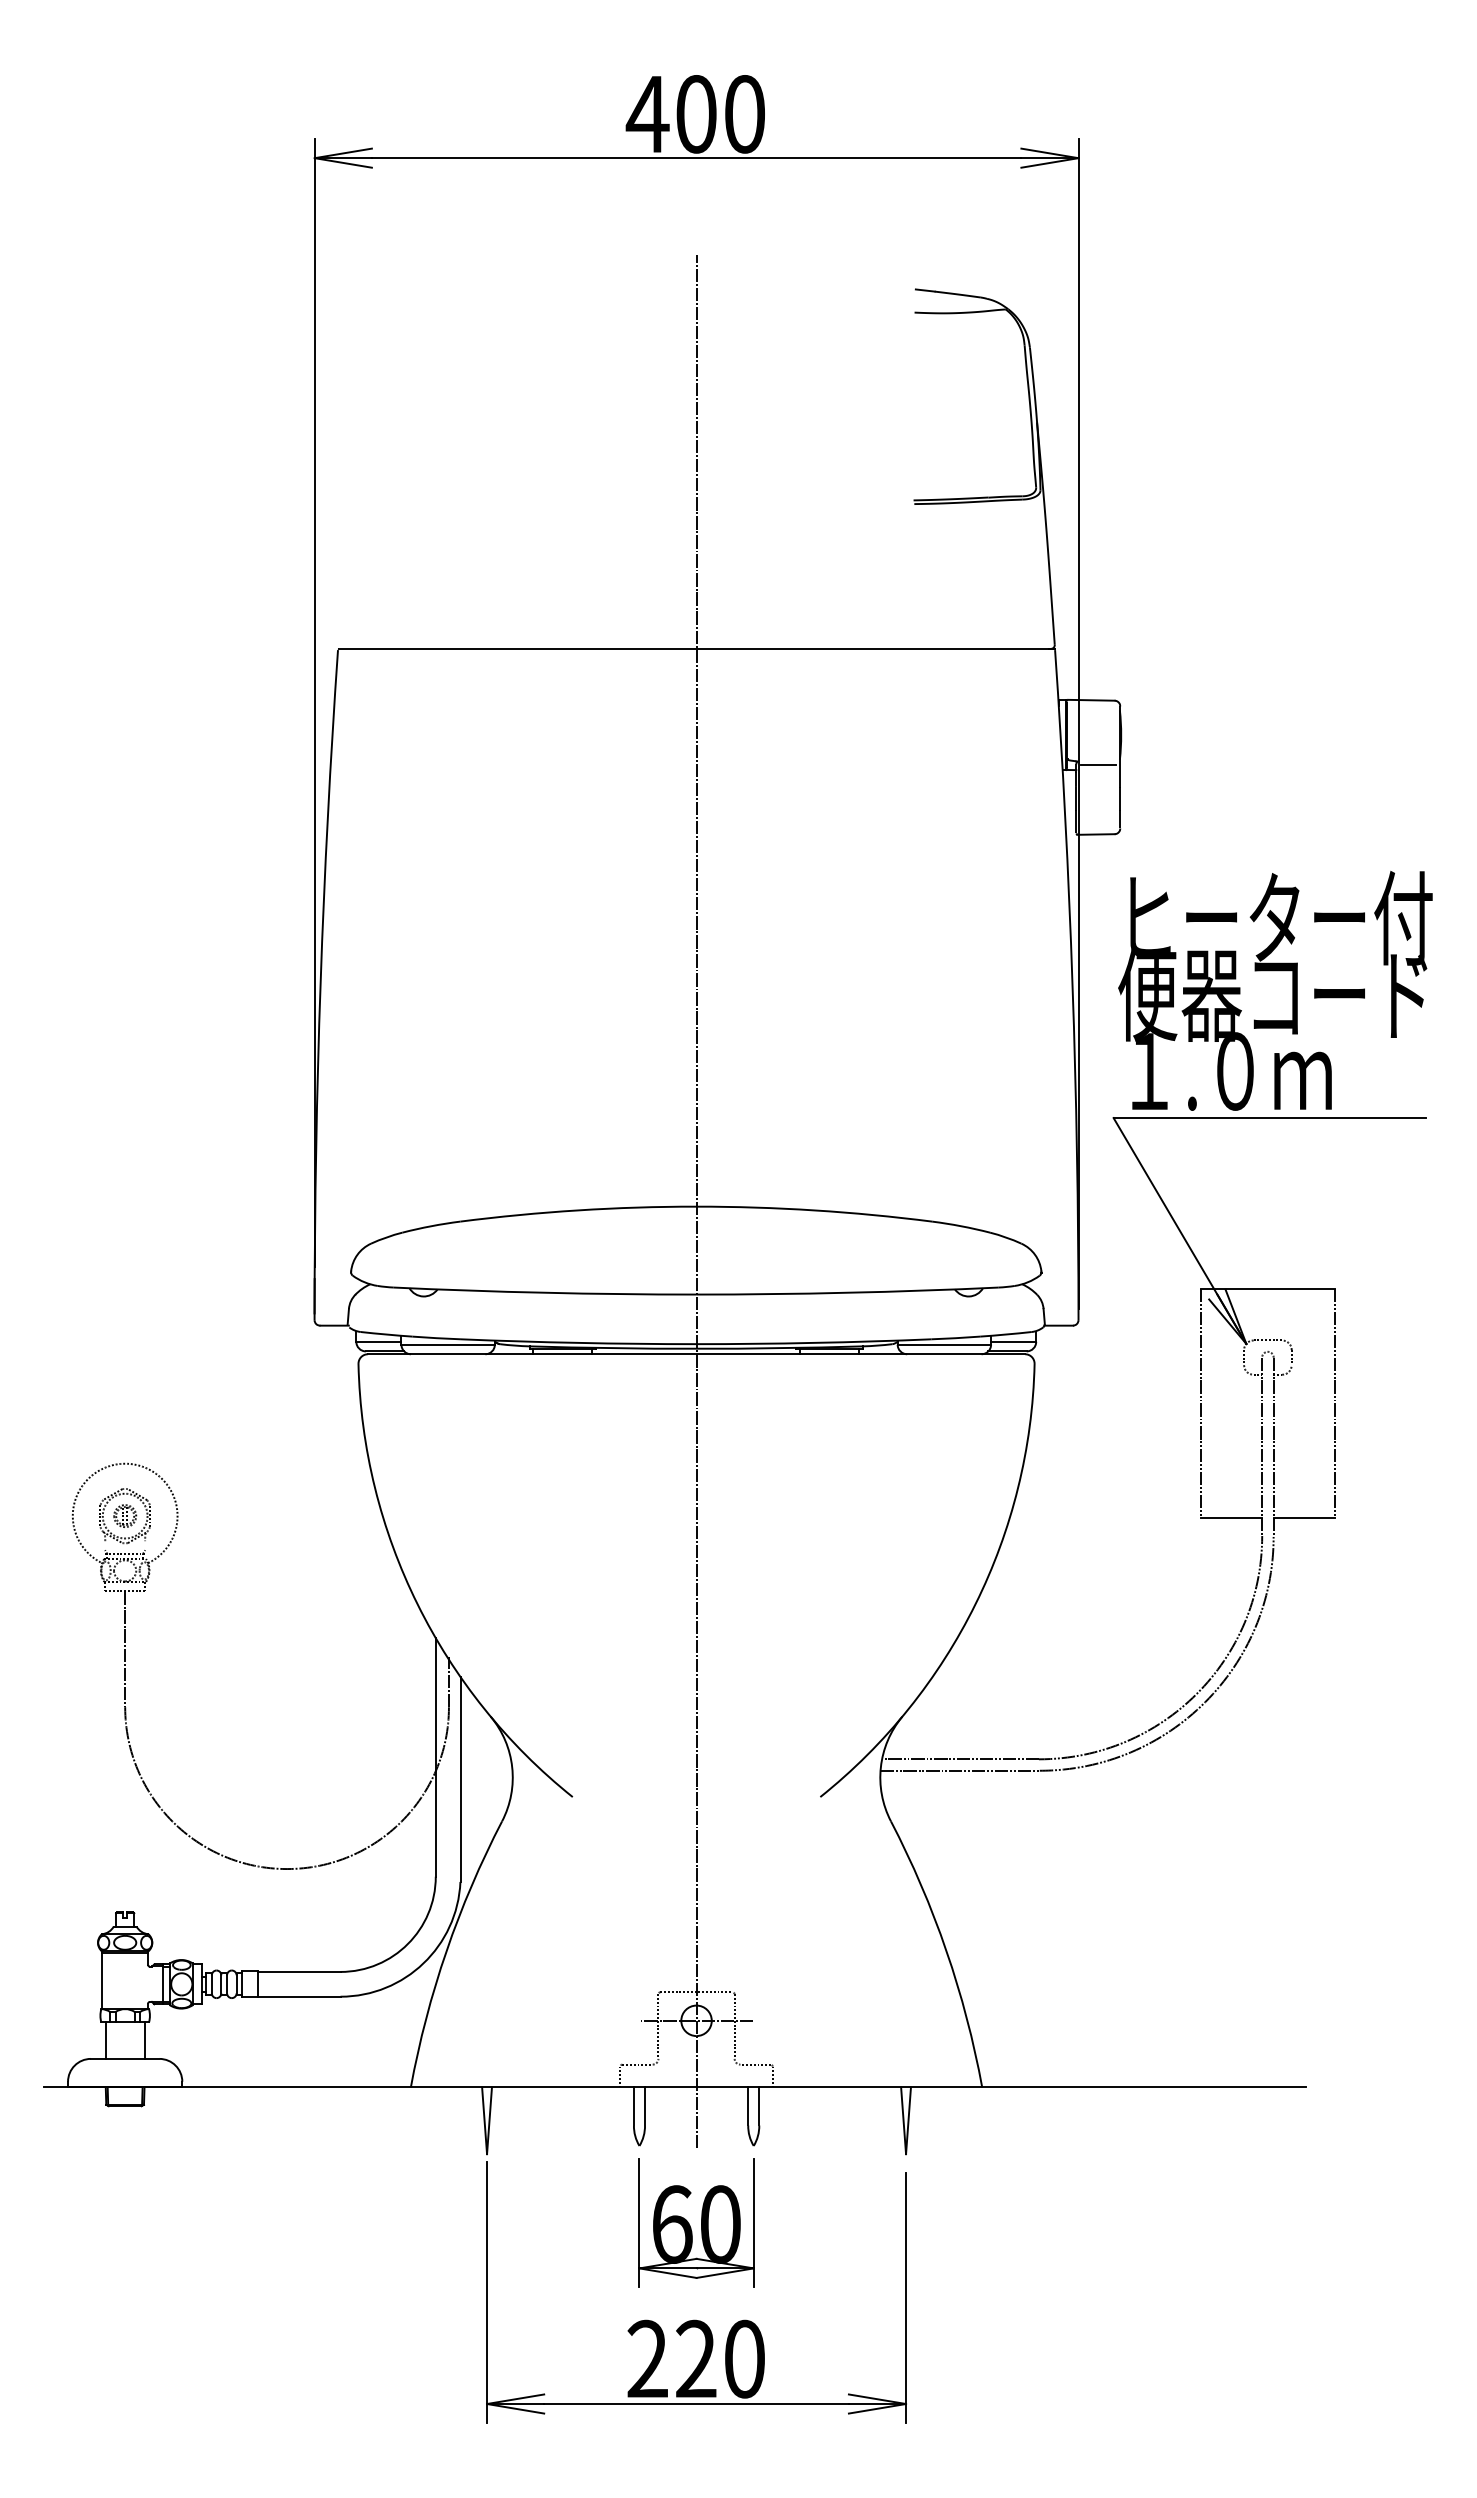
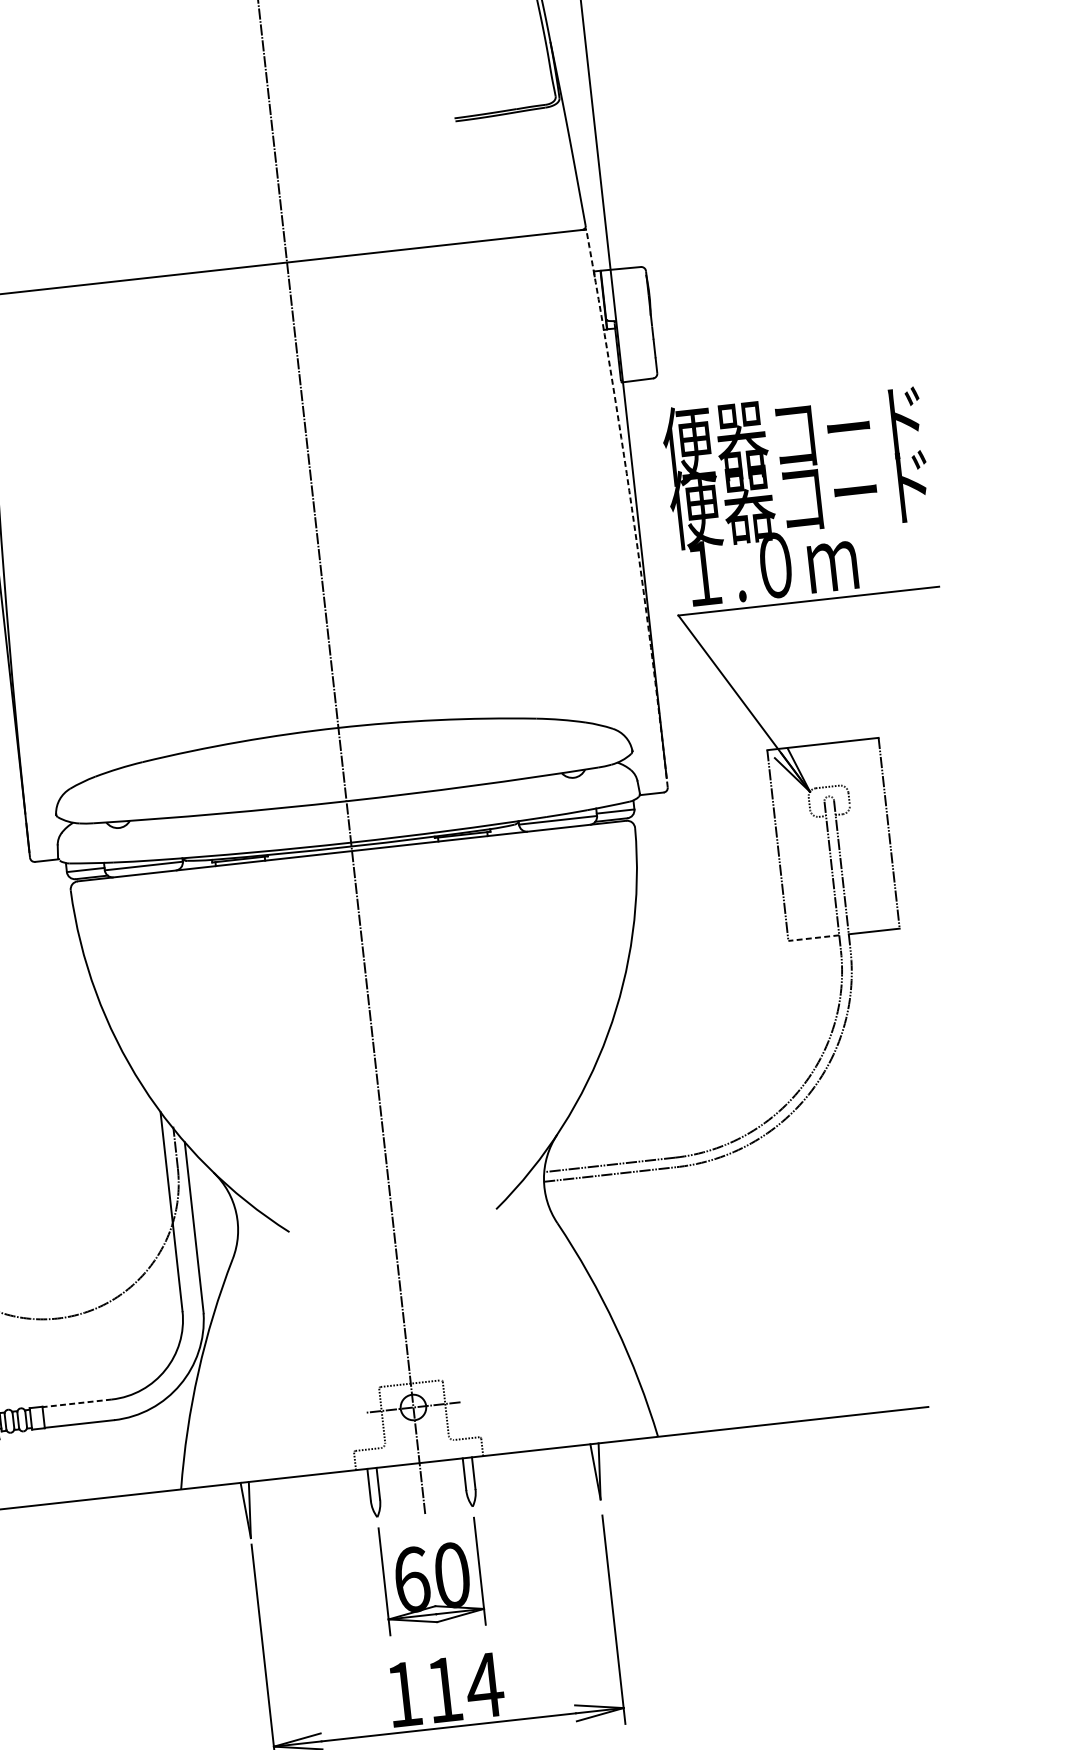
line: (1098, 764) -> (633, 321), removed
text: (1275, 917) -> (795, 433), ヒーター付 -> 便器コード
arc: (1072, 984) -> (631, 507), solid -> dashed
line: (1231, 1517) -> (813, 938), solid -> dashed
line: (299, 1971) -> (77, 1402), solid -> dashed
text: (696, 2358) -> (444, 1689), 220 -> 114

